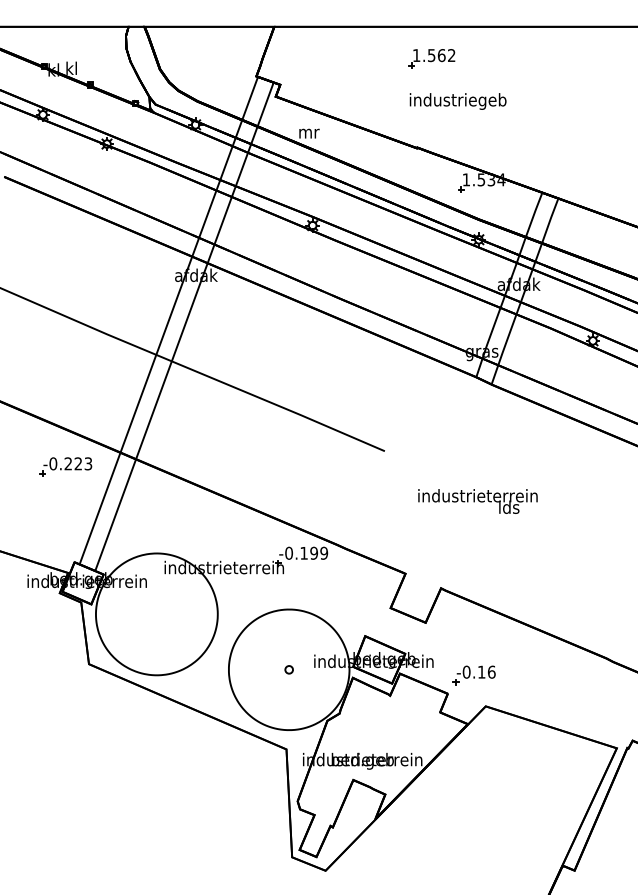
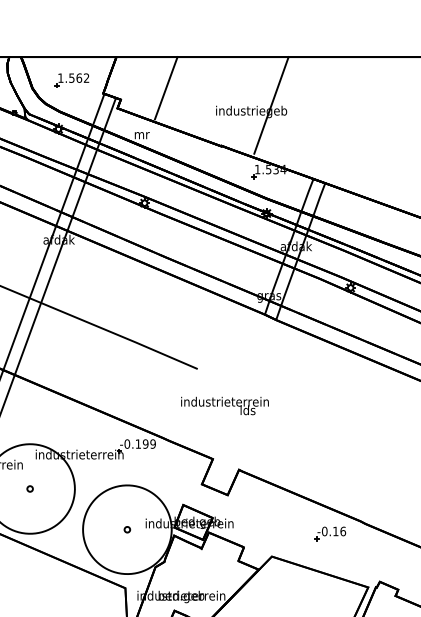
part: (431, 58) -> (71, 80), moved
line: (341, 68) -> (165, 87), added
line: (484, 92) -> (270, 105), added
text: (477, 501) -> (224, 406), moved
part: (156, 614) -> (29, 489), added
part: (473, 675) -> (329, 533), moved

